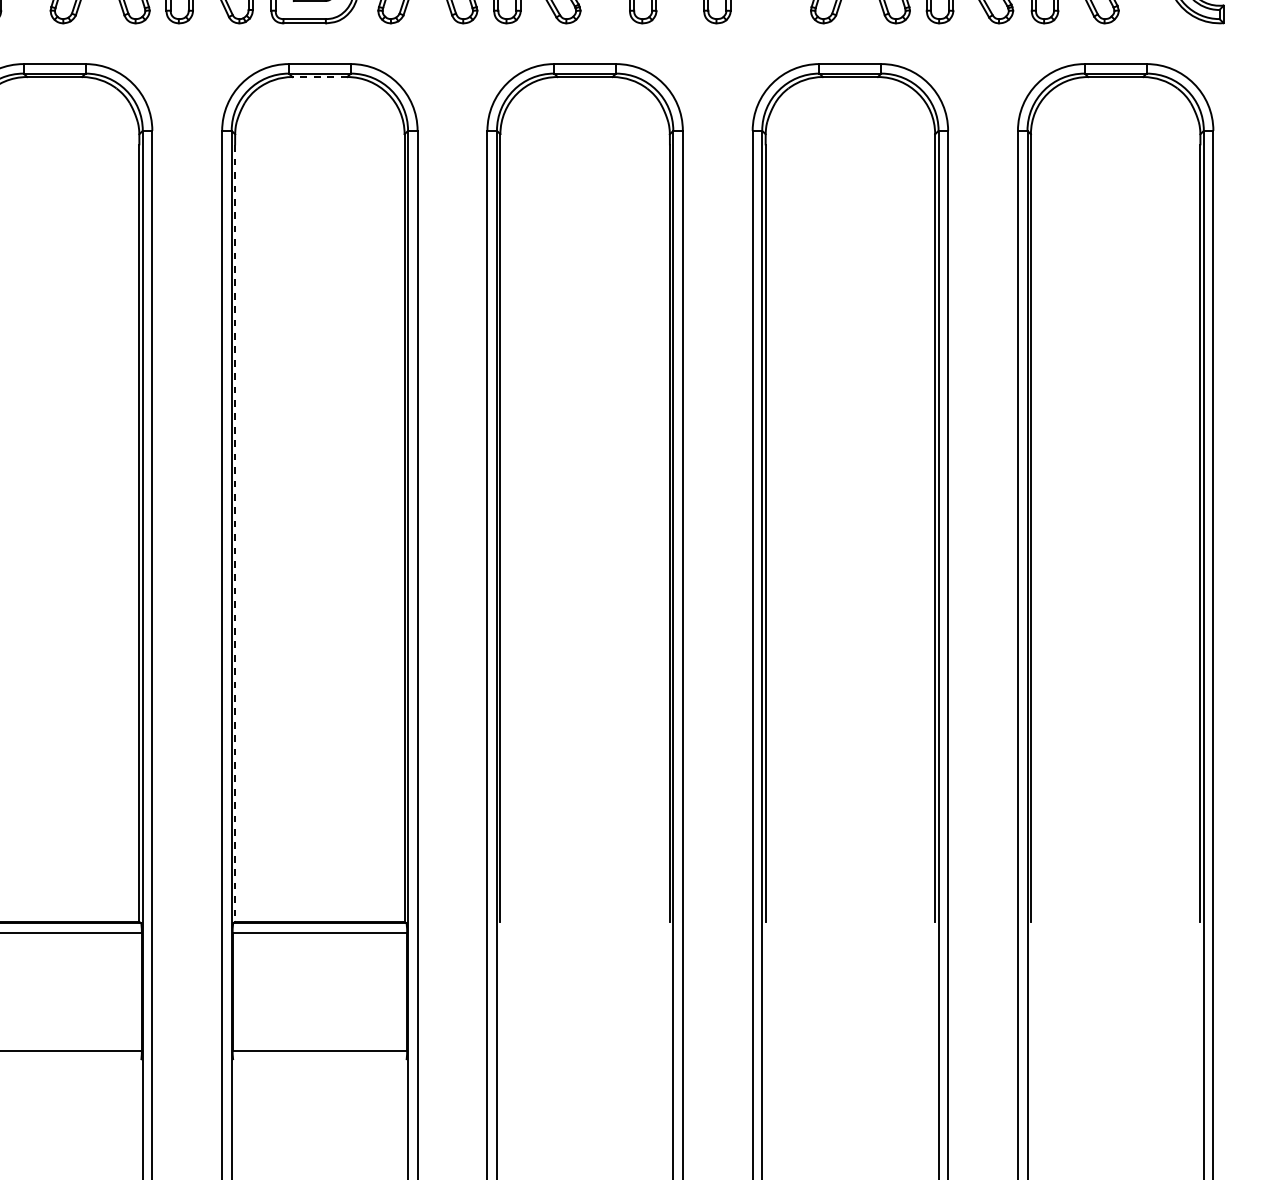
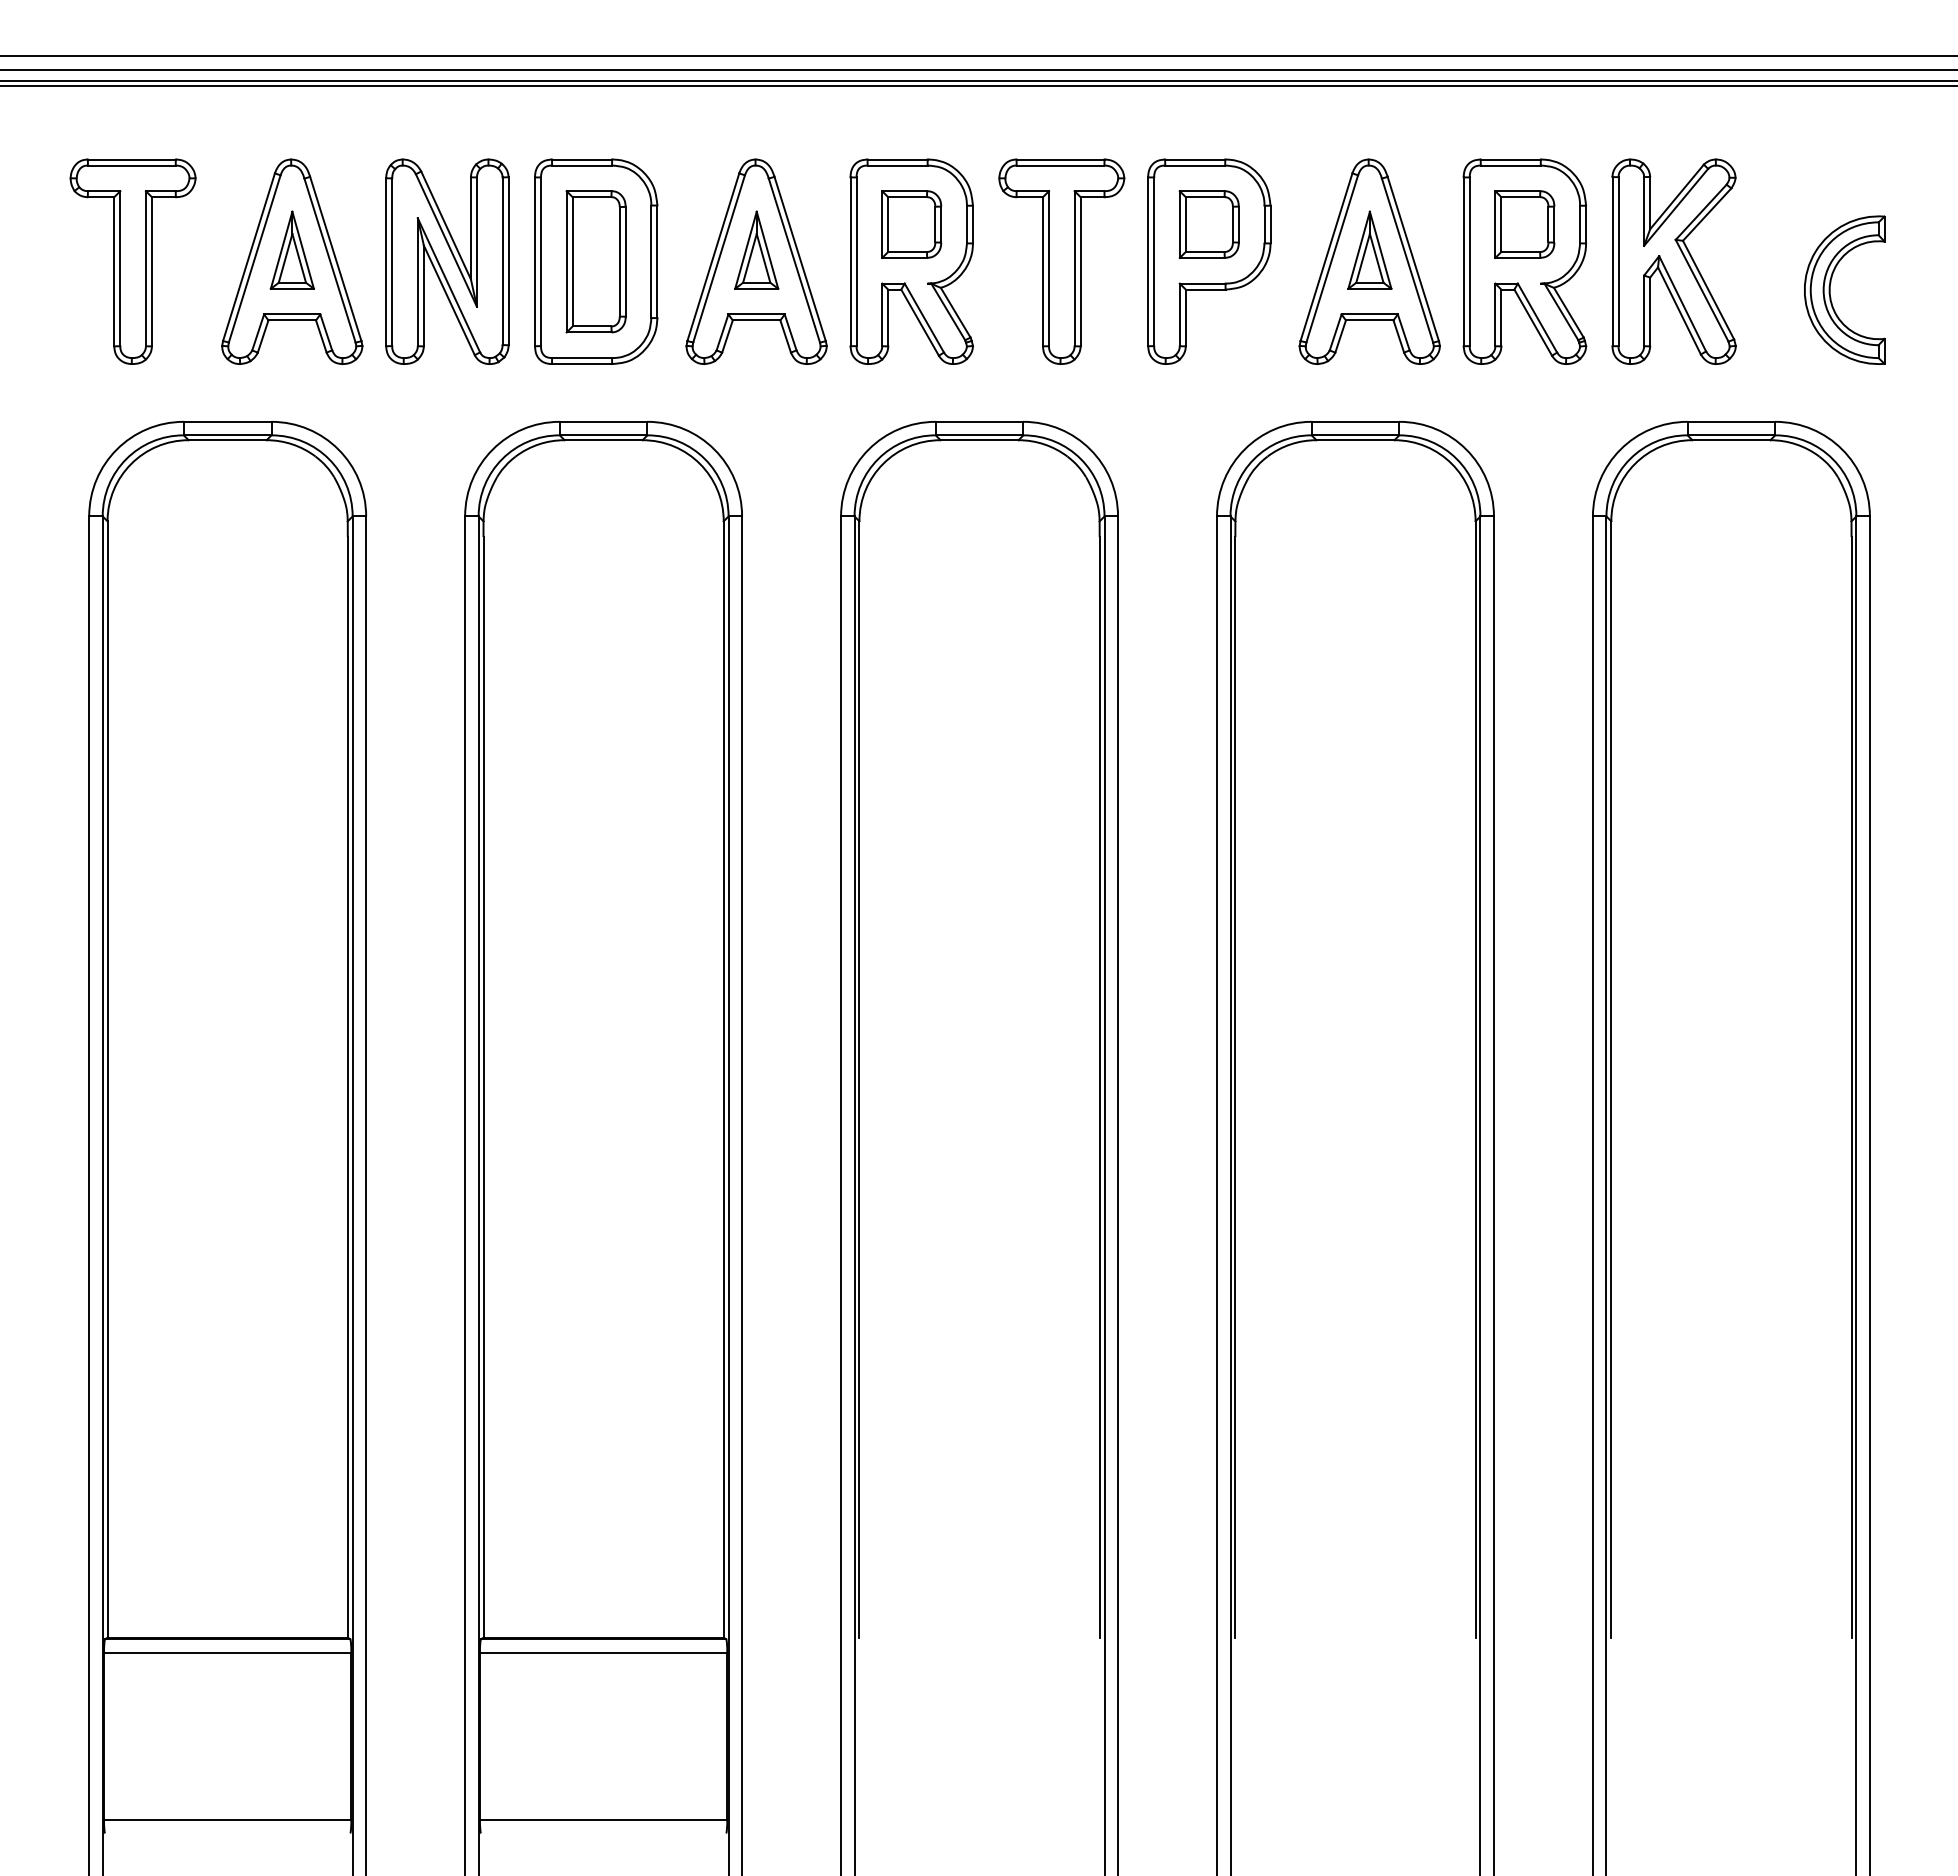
line: (319, 77) -> (603, 440), dashed -> solid
line: (235, 533) -> (483, 1087), dashed -> solid

